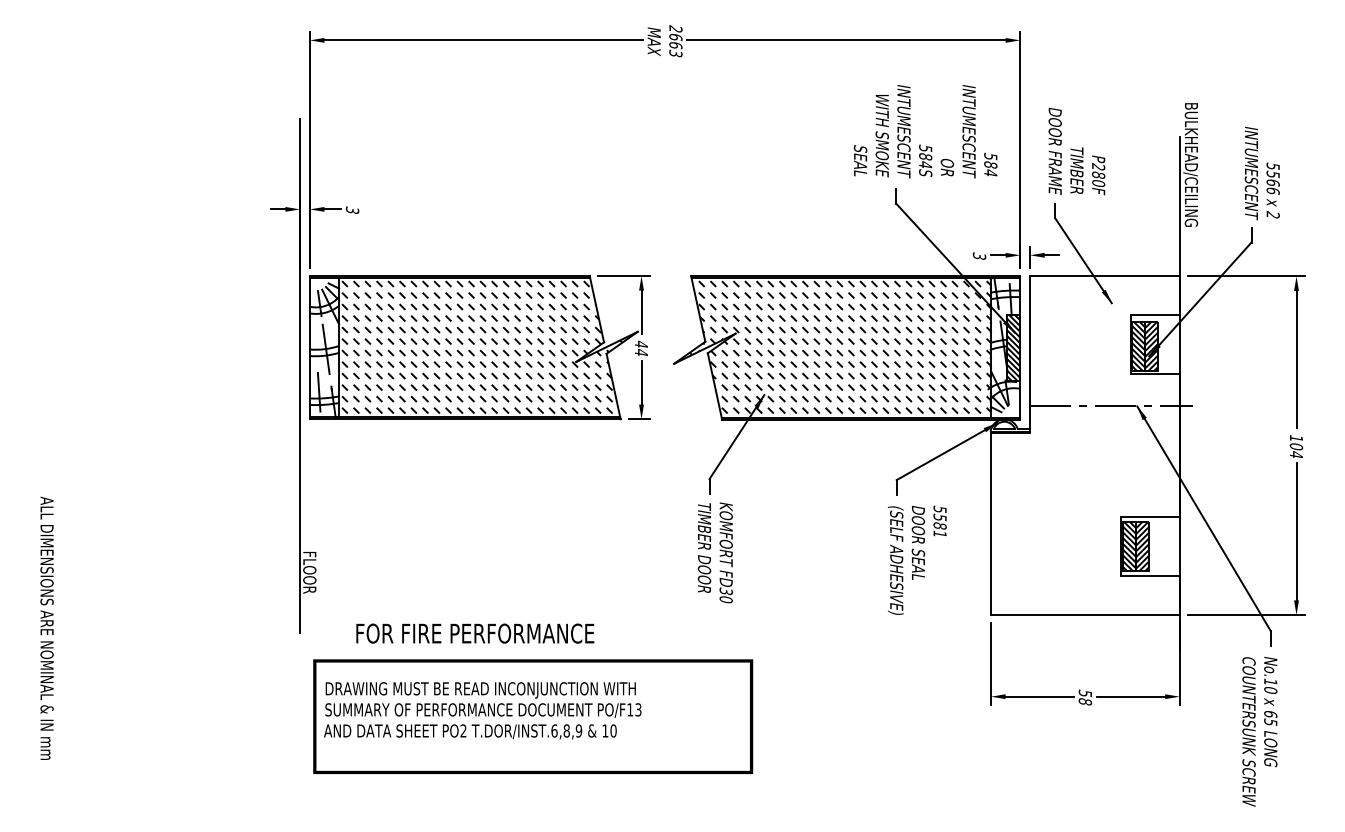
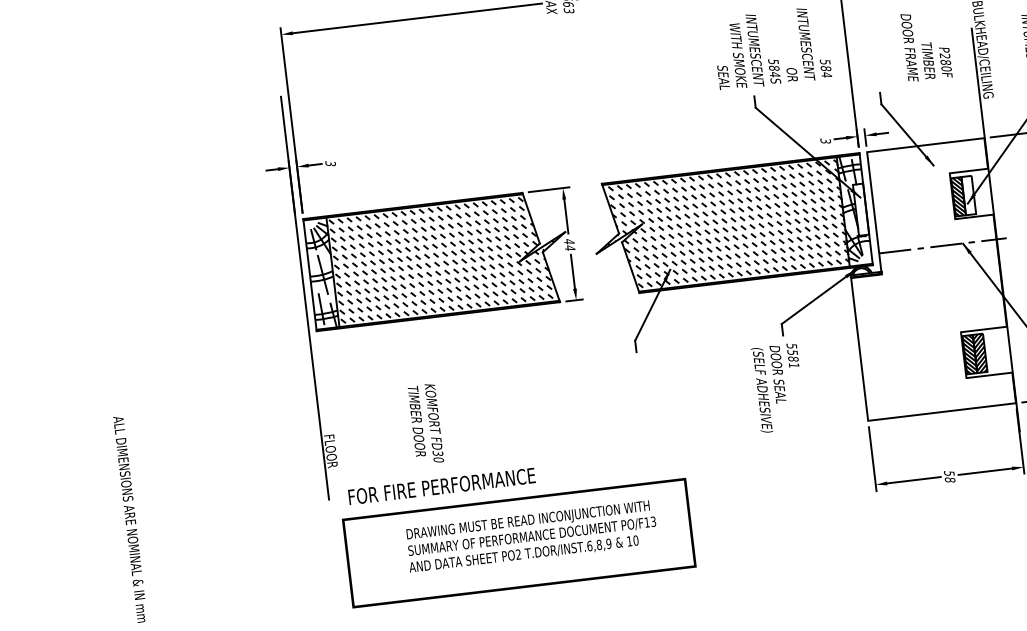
text: (1076, 151) -> (926, 45), moved
hatch: (1151, 345) -> (968, 194), removed
hatch: (1013, 347) -> (860, 209), removed
text: (714, 552) -> (425, 424), moved
text: (916, 559) -> (778, 387), moved
text: (475, 633) -> (442, 486), moved
text: (482, 710) -> (531, 536), moved

